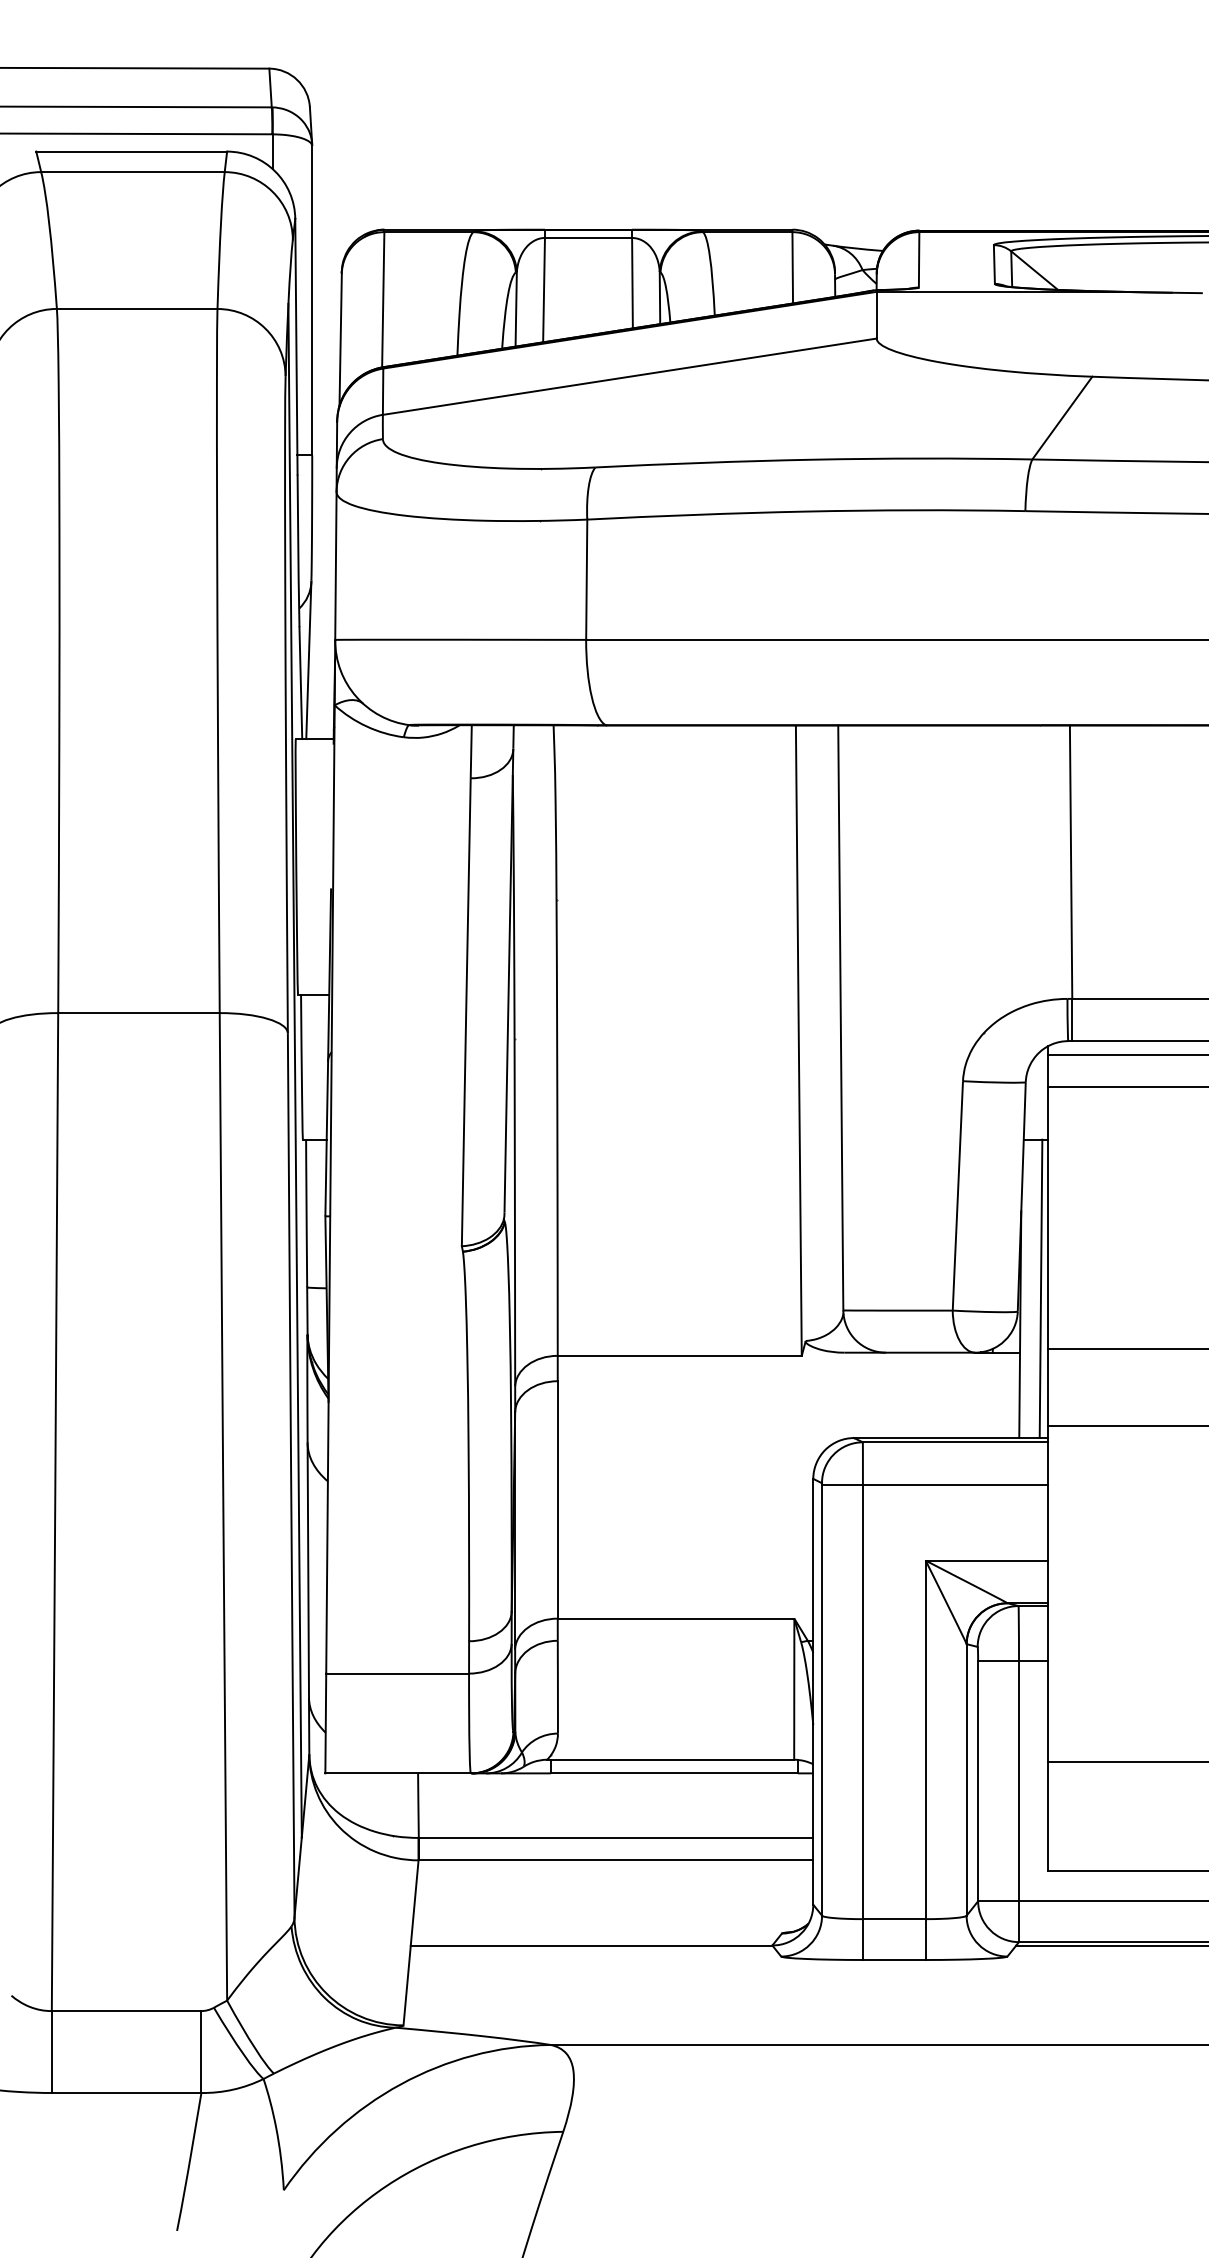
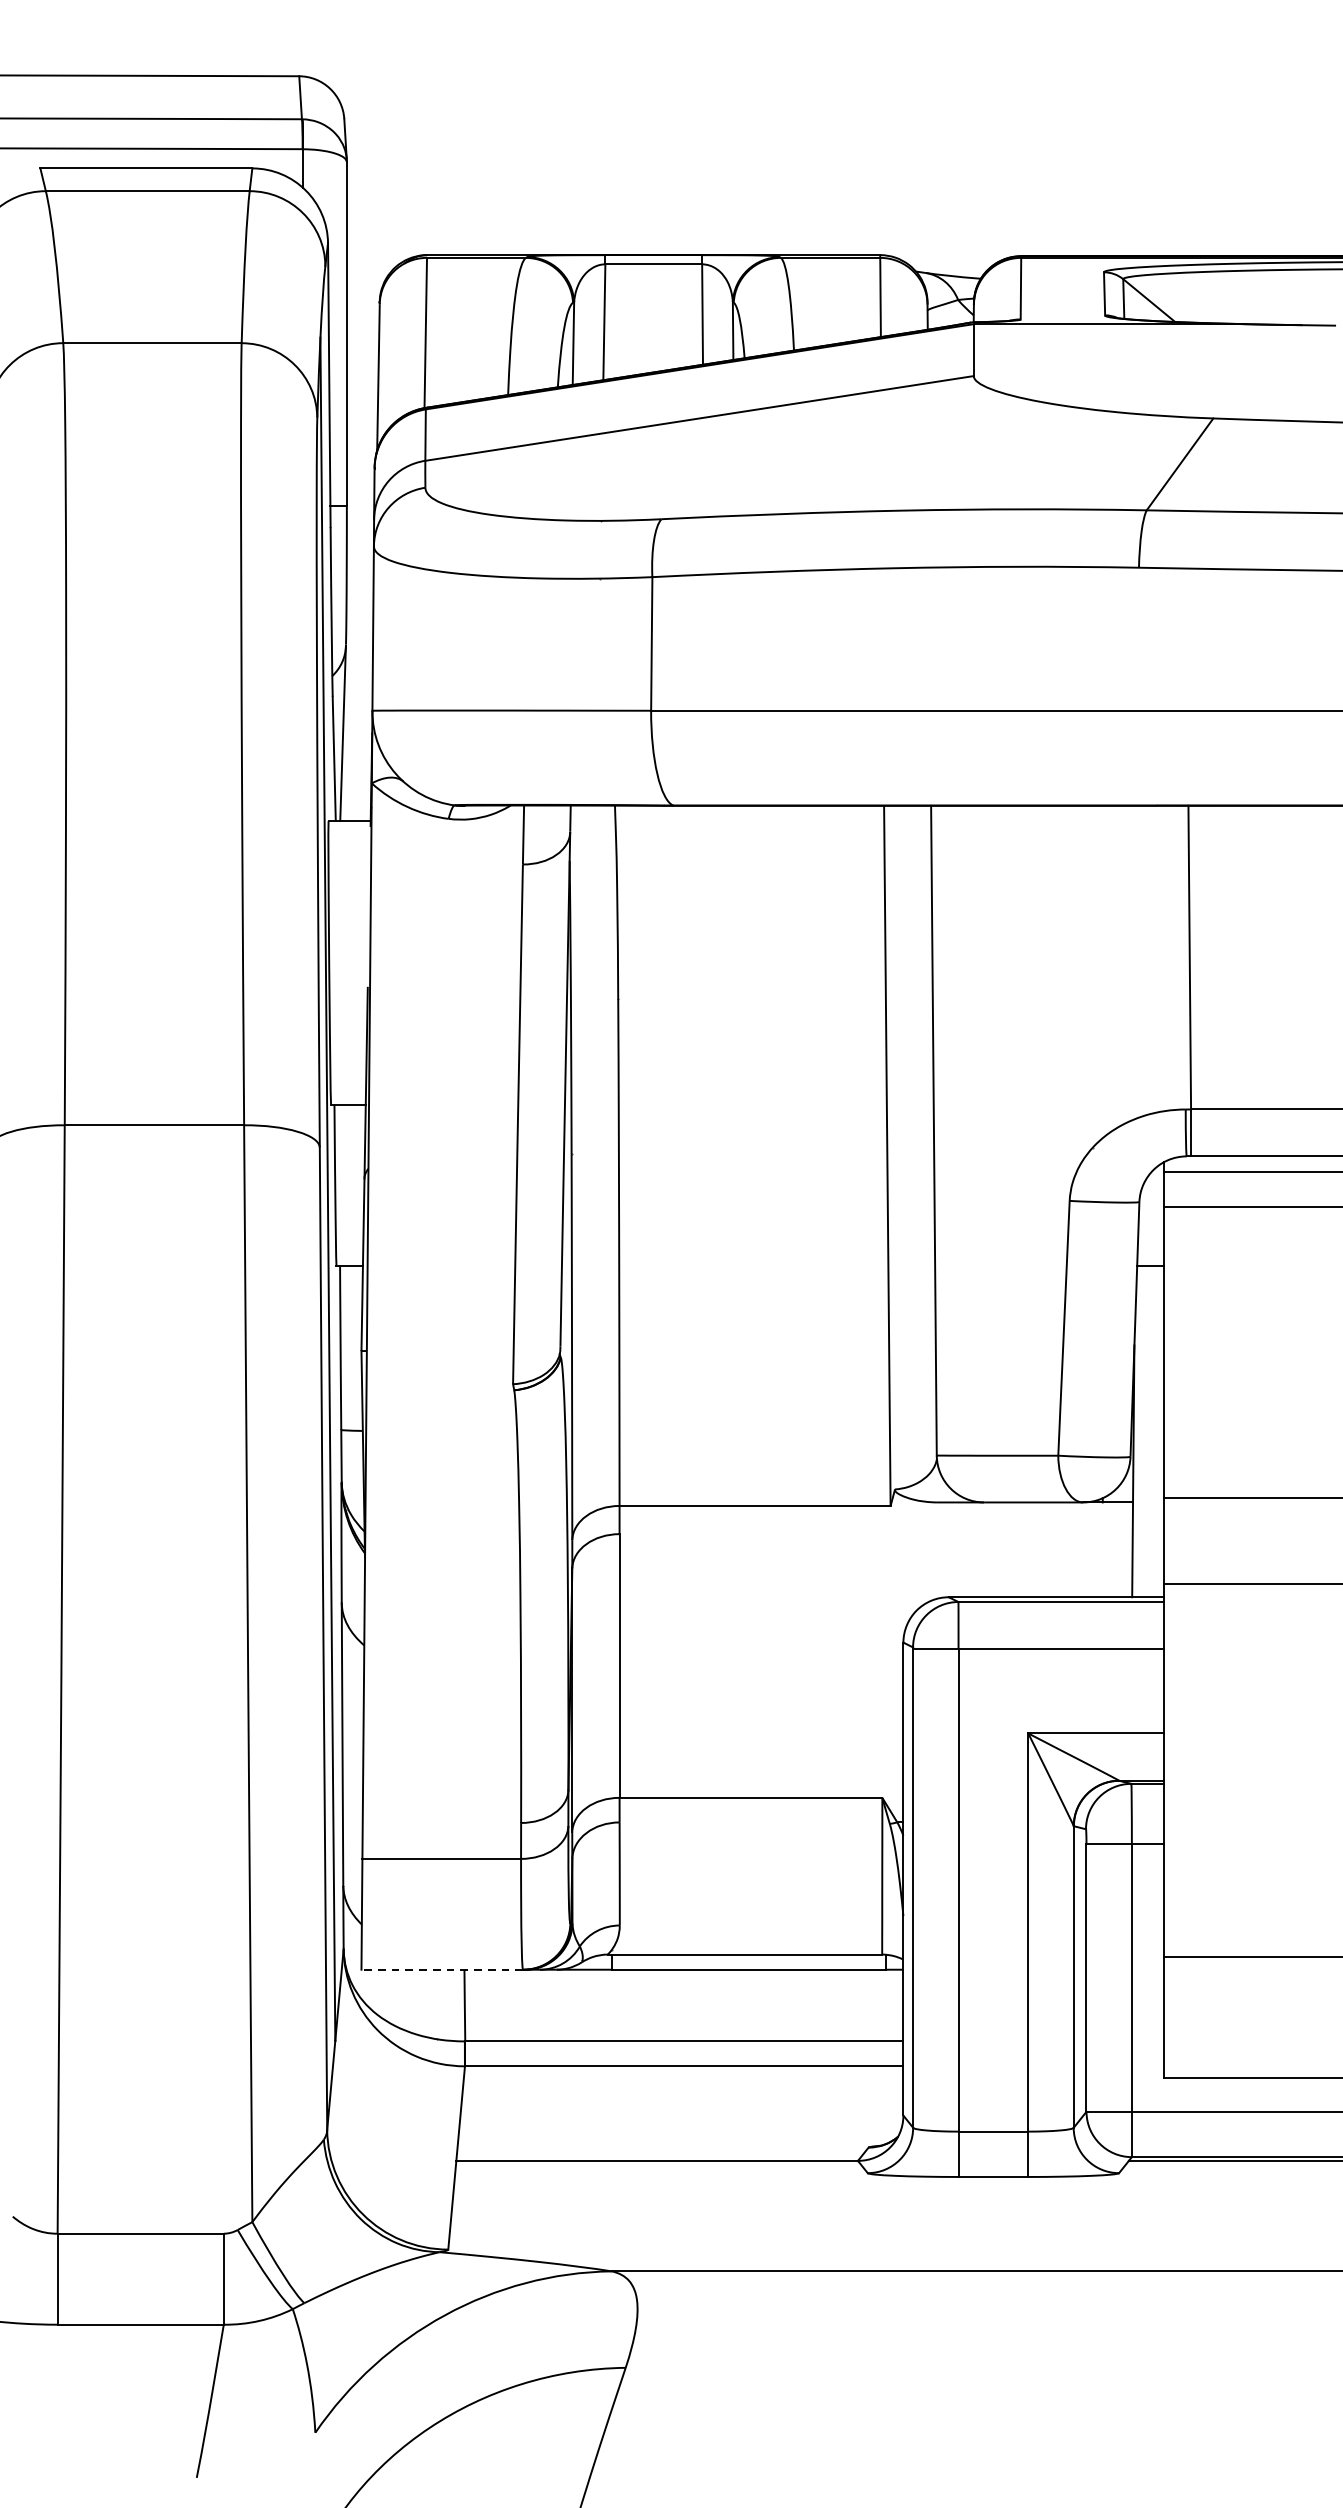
line: (1040, 1288) -> (1155, 1431), removed
line: (398, 1773) -> (442, 1969), solid -> dashed

